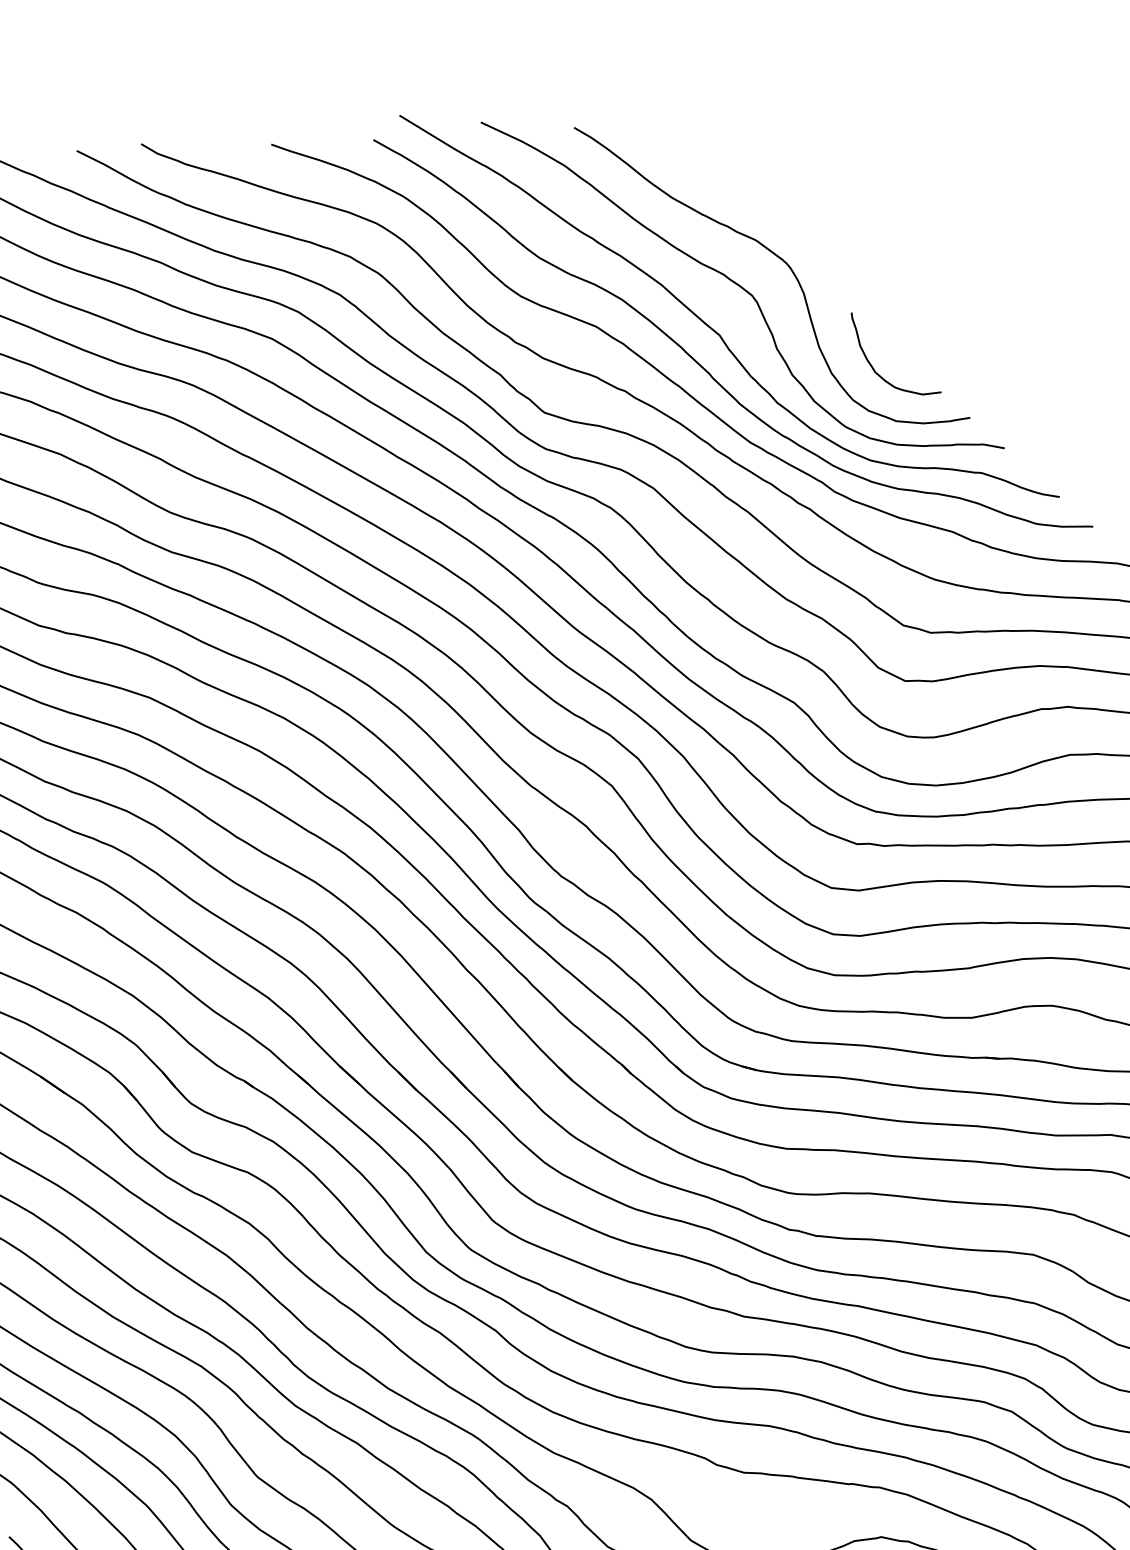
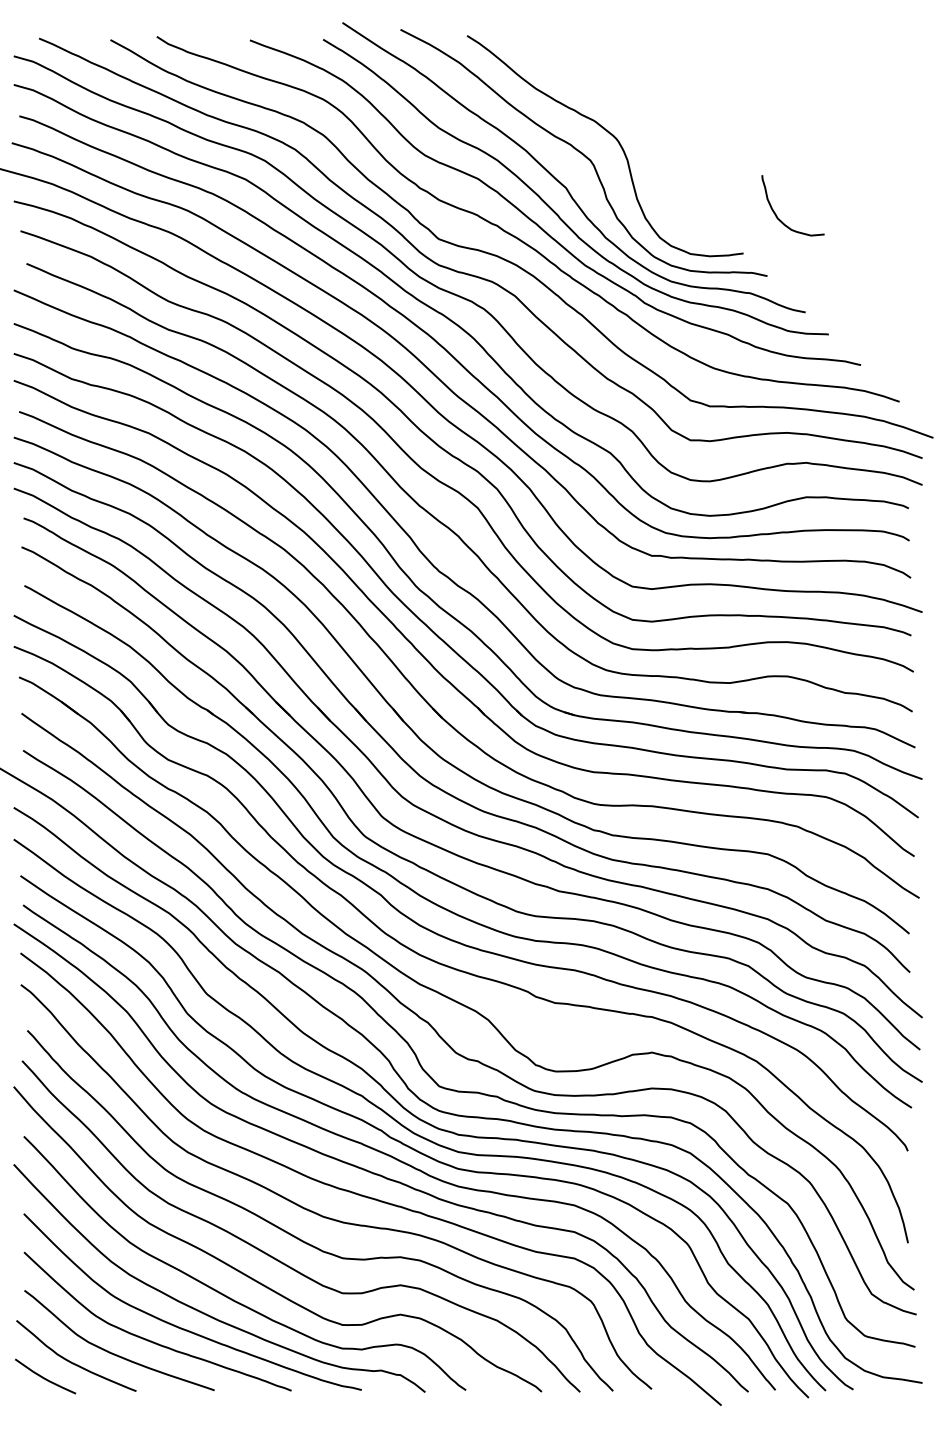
curve: (874, 368) -> (777, 215), moved

